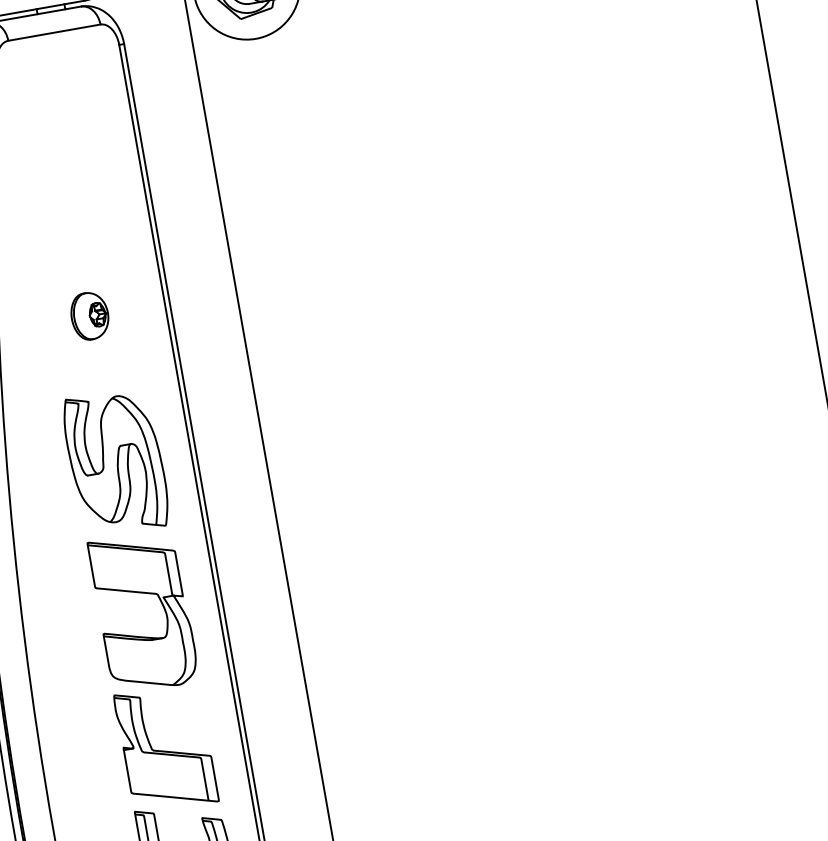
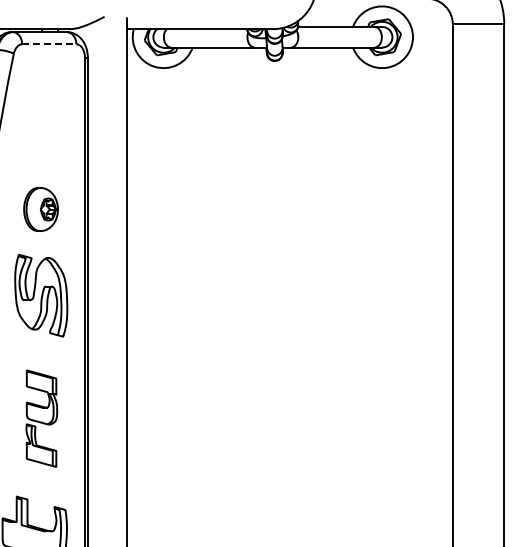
line: (54, 32) -> (49, 44), solid -> dashed
part: (89, 316) -> (40, 209), size x1.6
part: (153, 671) -> (41, 418), size x0.6

